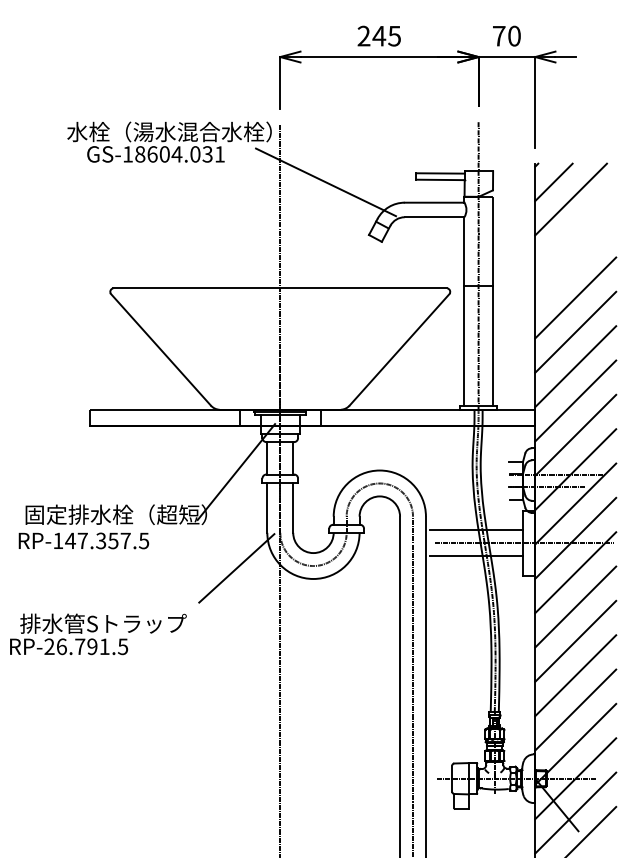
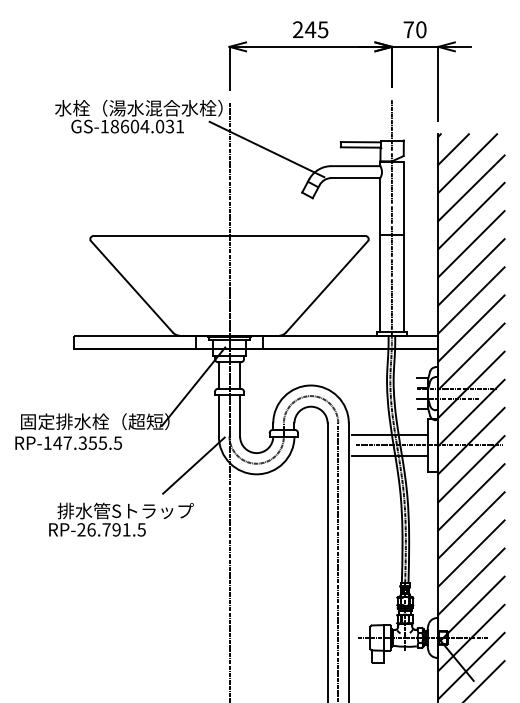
line: (575, 229) -> (471, 188), added
line: (575, 263) -> (471, 215), added
text: (125, 540) -> (102, 442), RP-147.357.5 -> RP-147.355.5
text: (98, 634) -> (121, 519), moved

